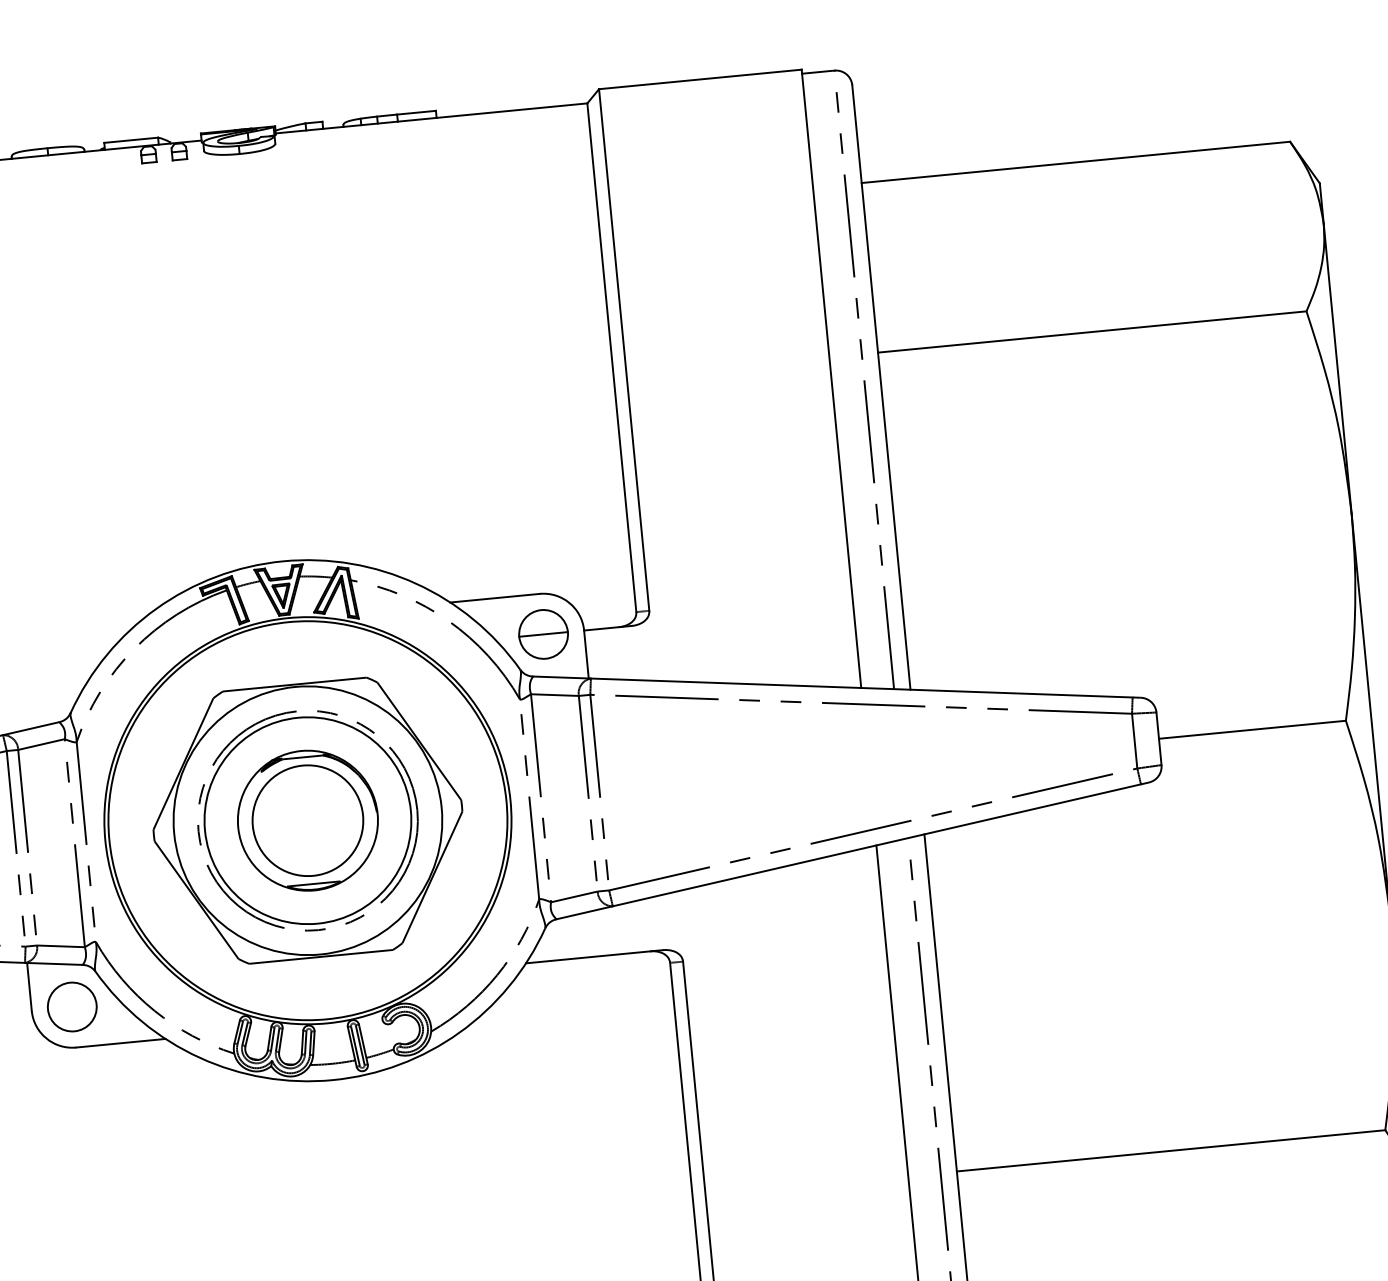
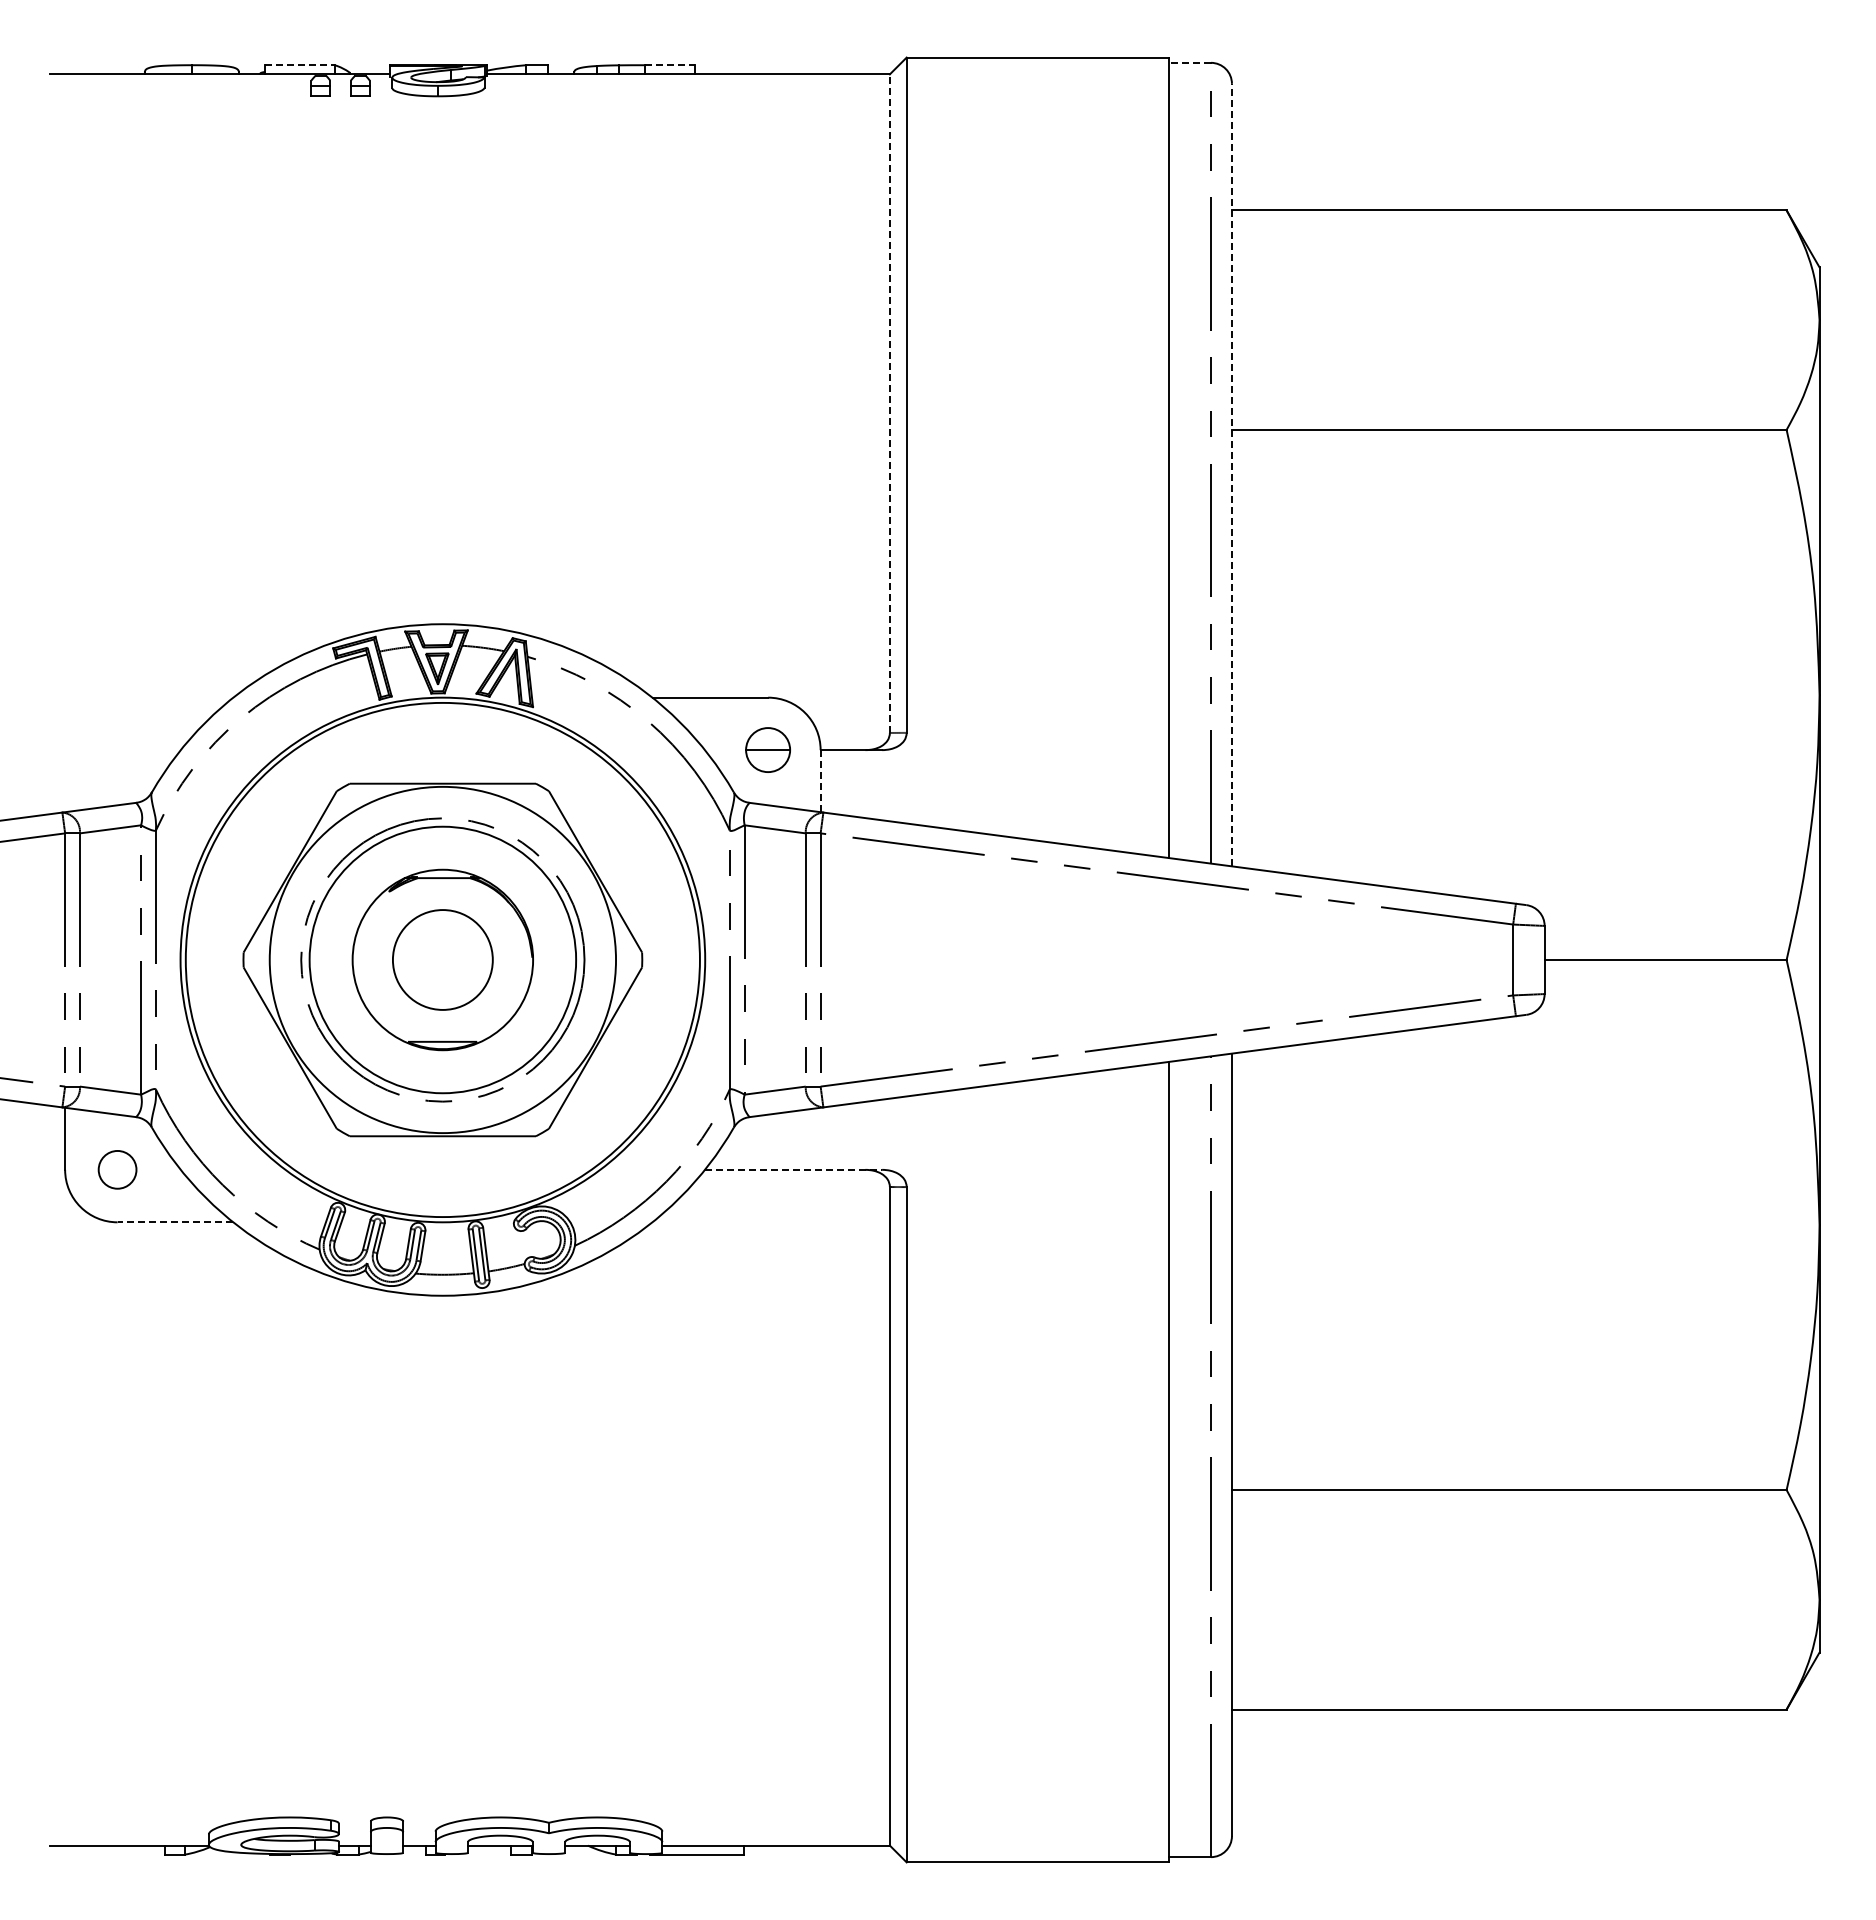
line: (817, 71) -> (1189, 62), solid -> dashed
line: (417, 112) -> (670, 65), solid -> dashed
line: (131, 140) -> (300, 65), solid -> dashed
line: (611, 357) -> (889, 403), solid -> dashed
line: (880, 387) -> (1231, 474), solid -> dashed
part: (543, 633) -> (767, 749), size x0.7
line: (586, 654) -> (820, 781), solid -> dashed
circle: (307, 820) -> (442, 959), size x0.7
line: (594, 956) -> (793, 1169), solid -> dashed
circle: (72, 1006) -> (117, 1169), size x0.6
line: (120, 1043) -> (175, 1222), solid -> dashed

